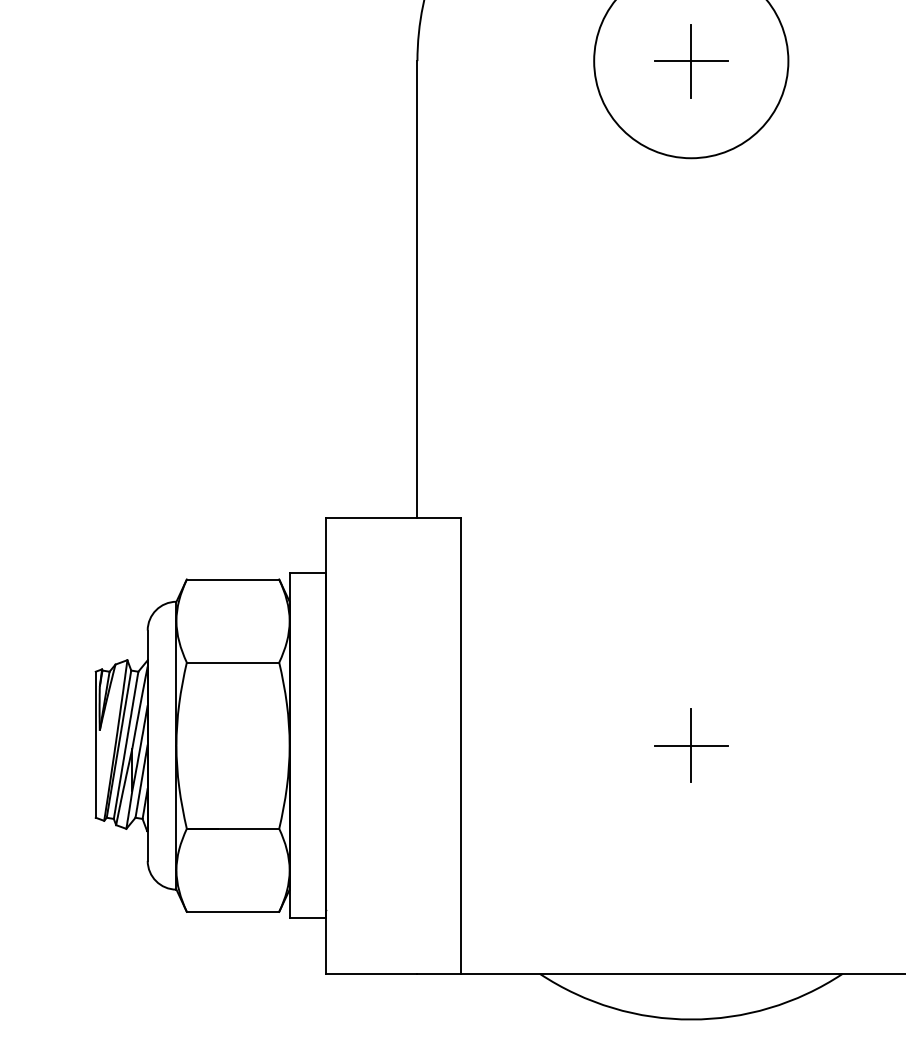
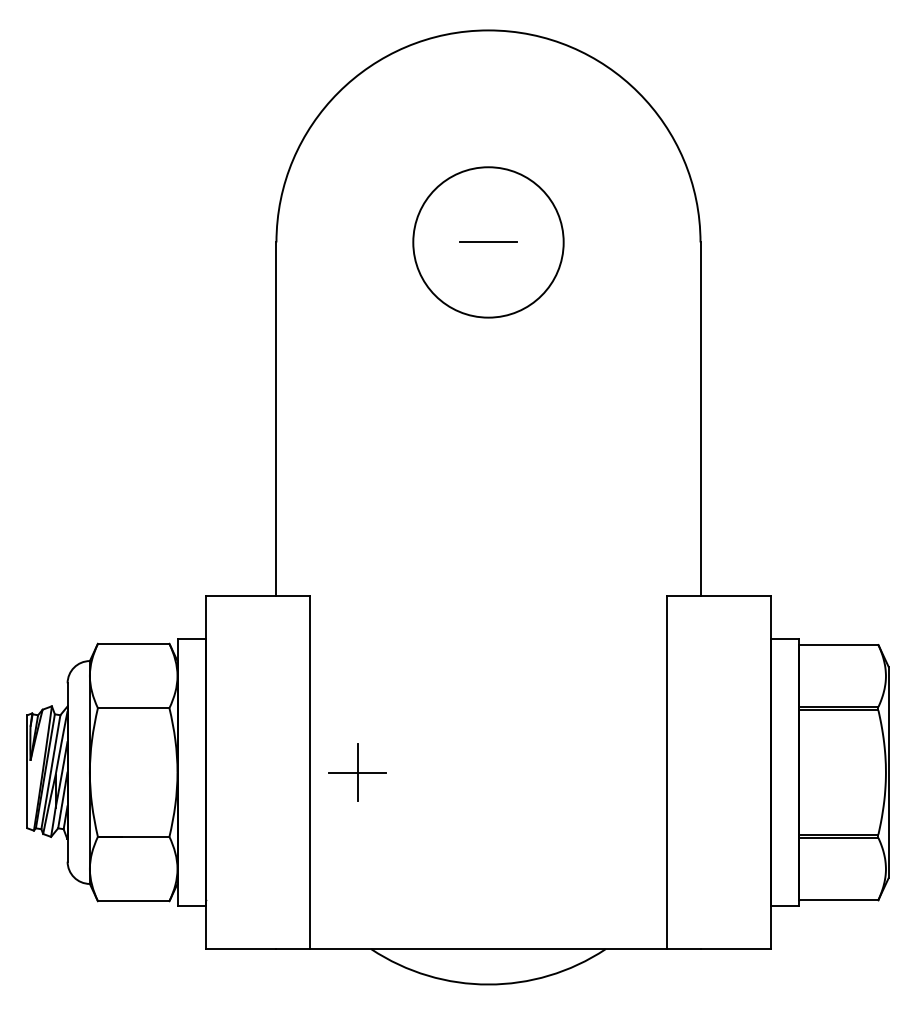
line: (691, 61) -> (488, 242), removed
part: (691, 745) -> (357, 772), moved

